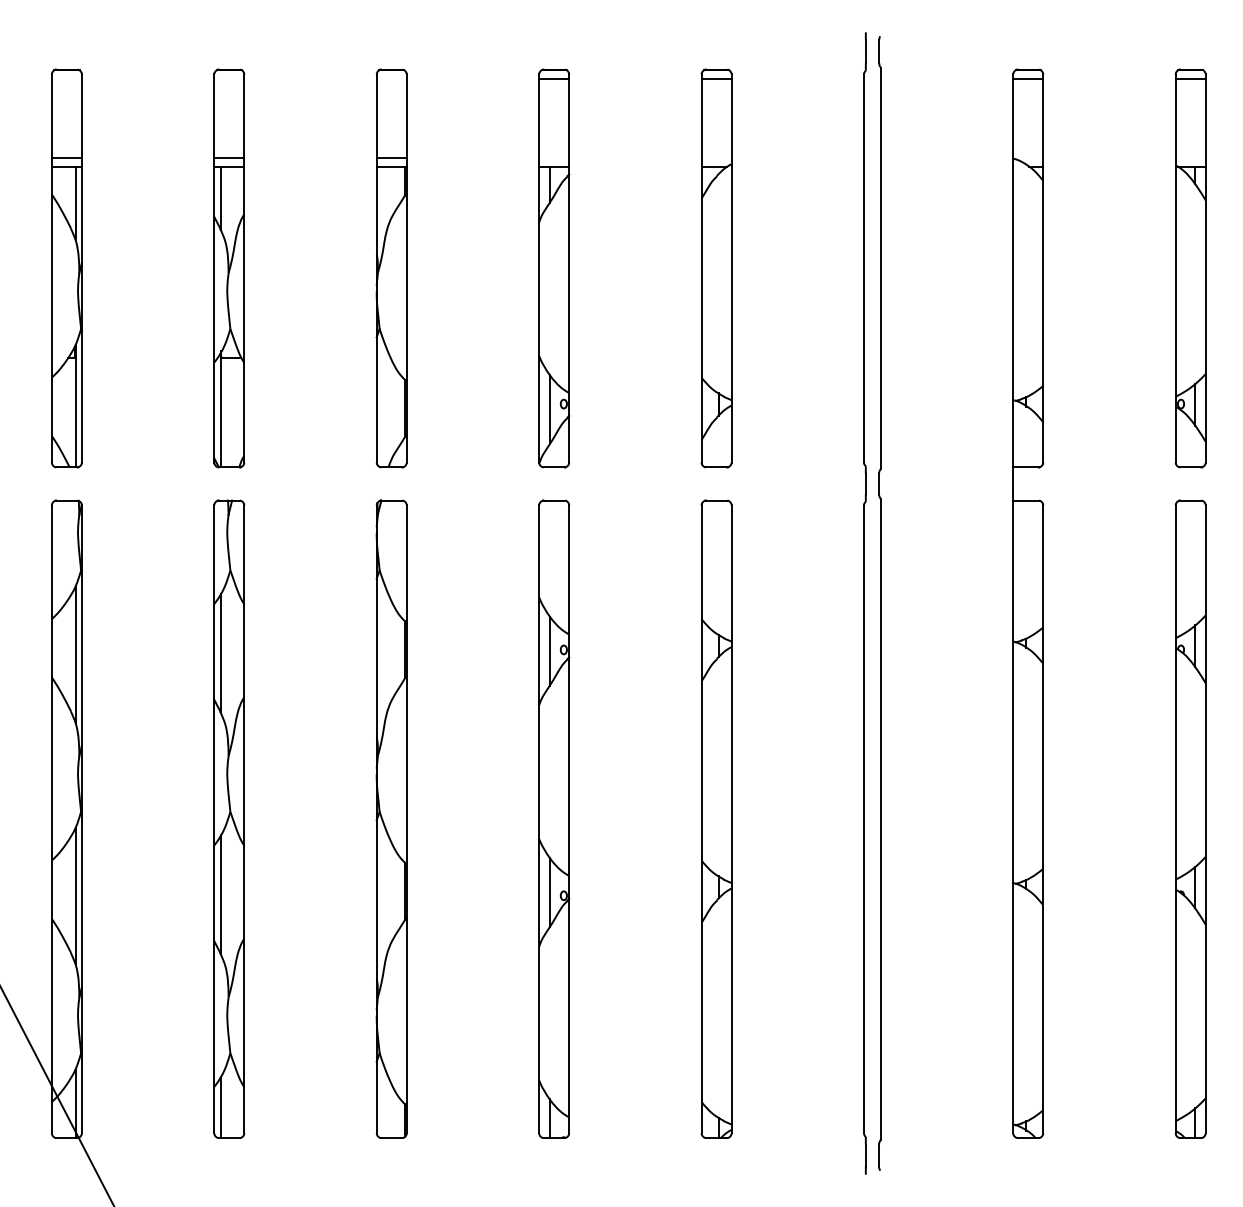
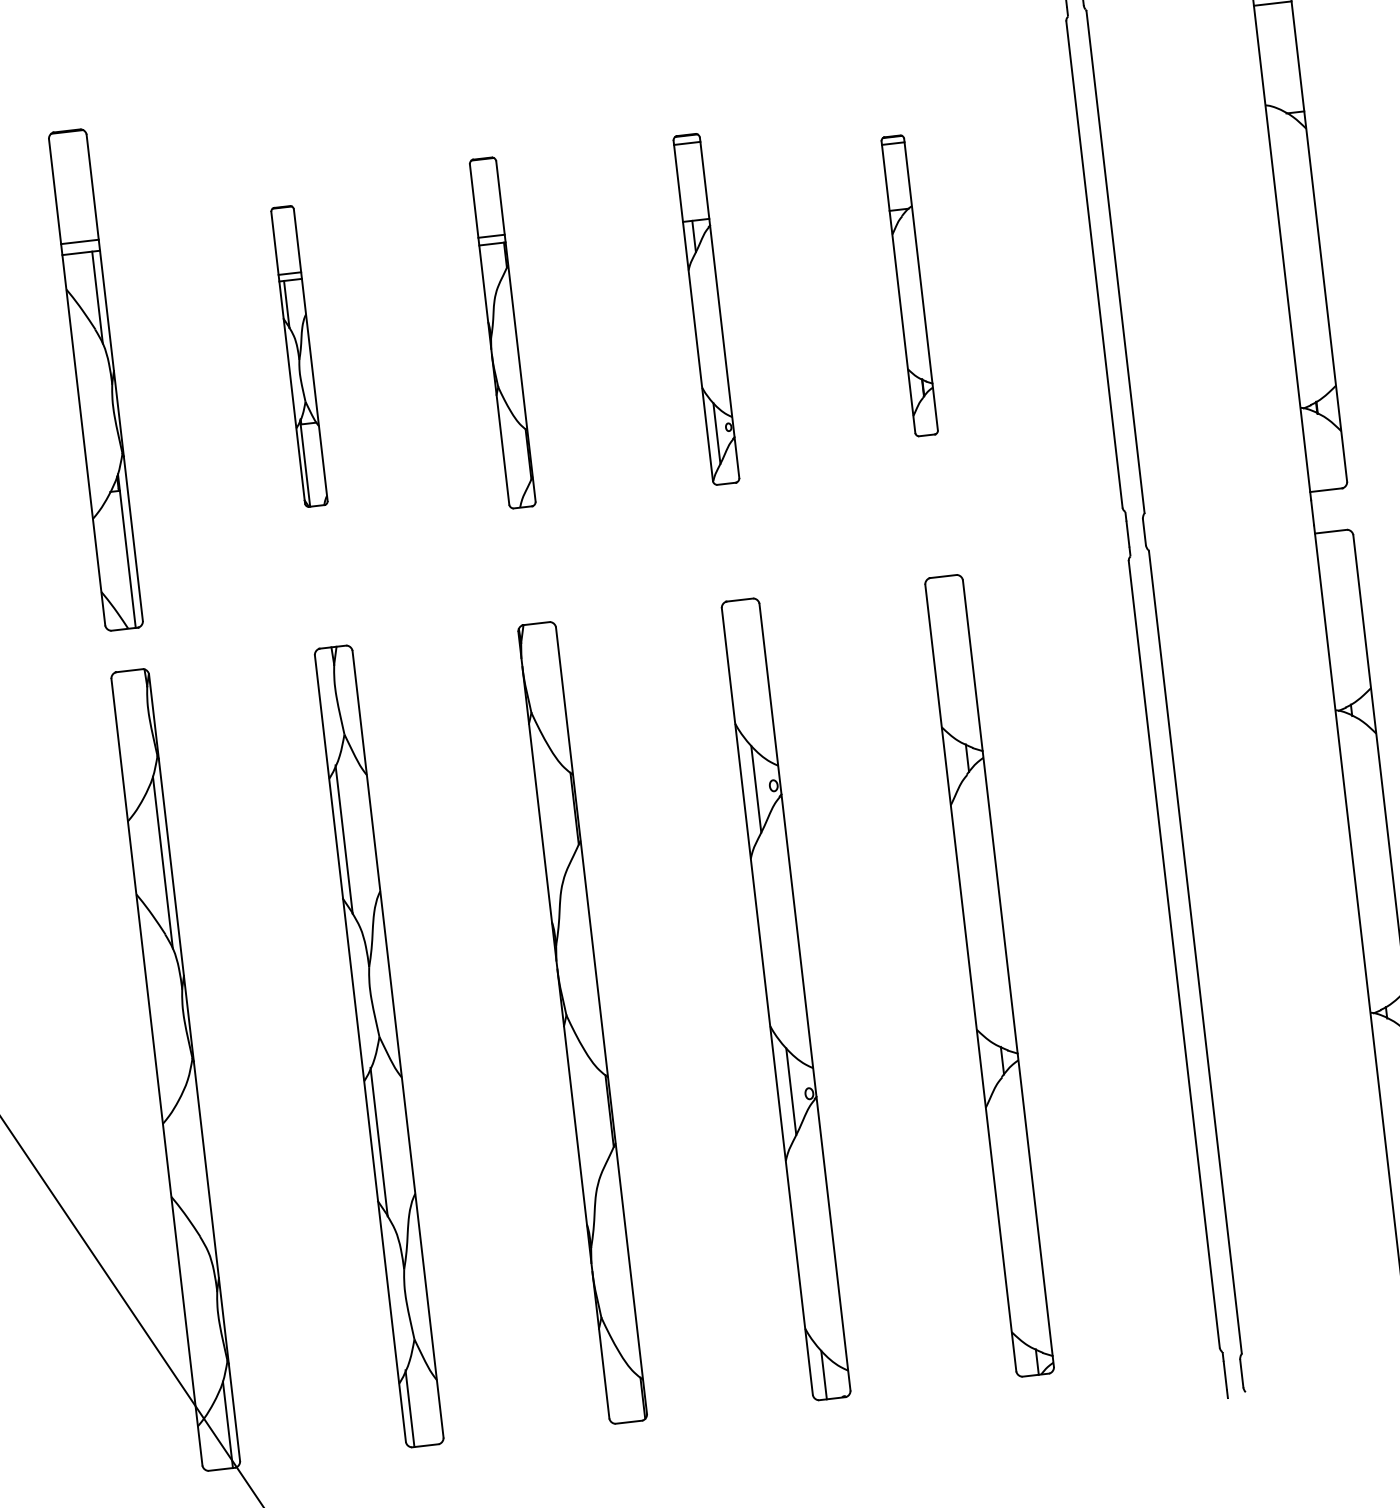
part: (229, 268) -> (299, 356), size x0.6
part: (391, 268) -> (502, 332), size x0.7
part: (554, 268) -> (706, 309), size x0.7
part: (716, 268) -> (909, 285), size x0.6
line: (75, 895) -> (197, 1164), removed

